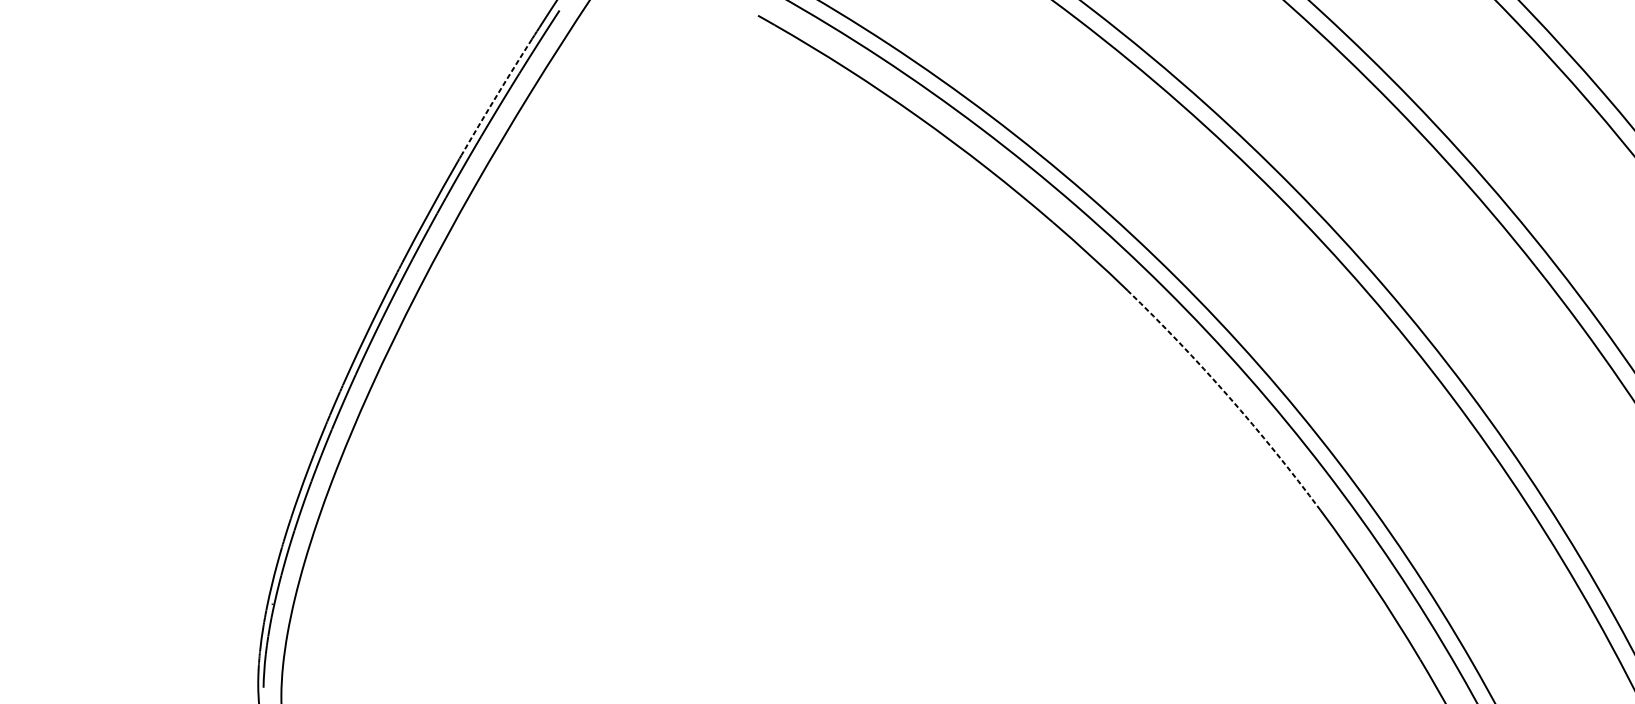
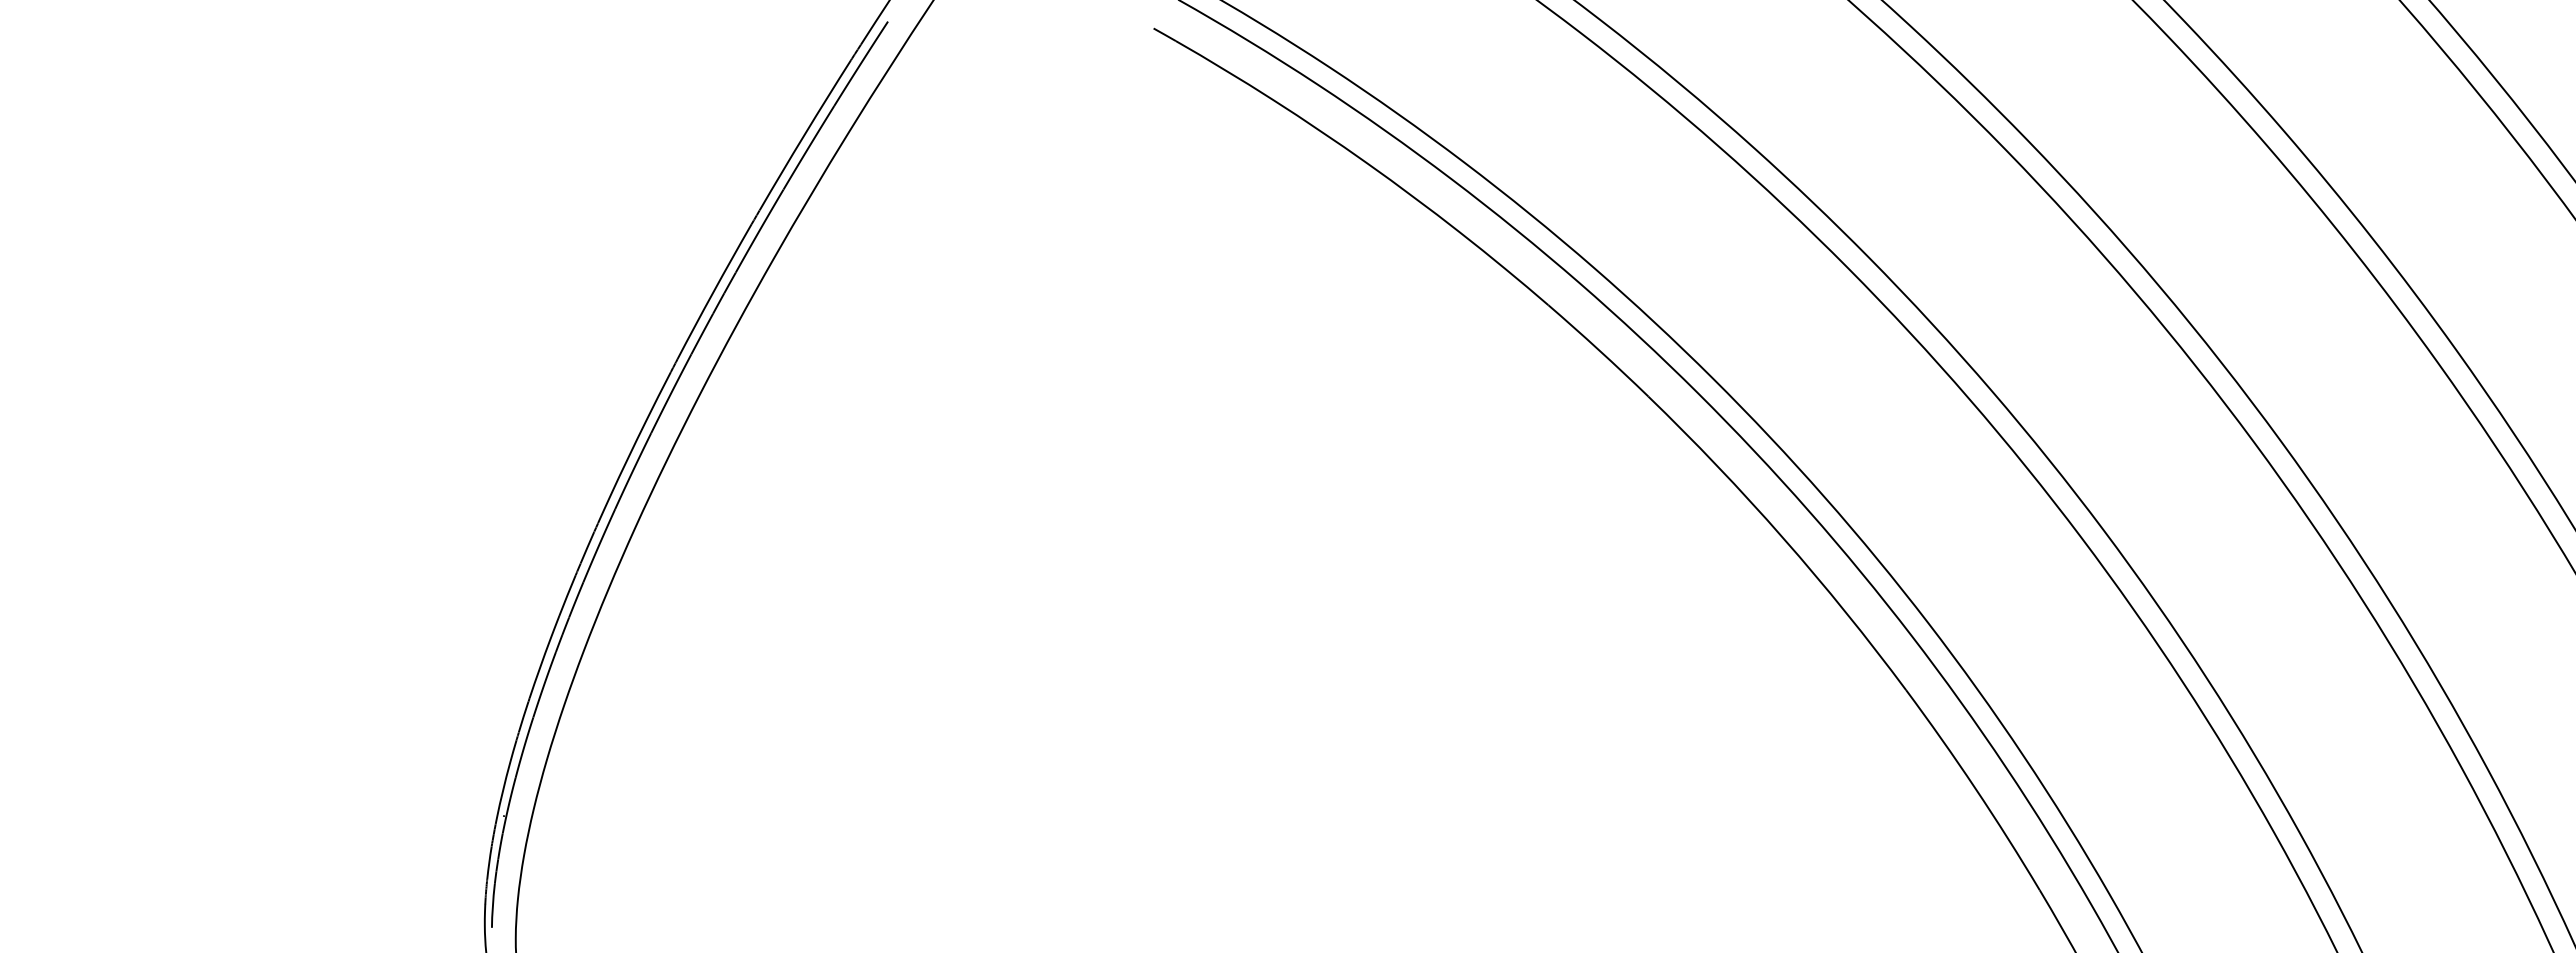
arc: (497, 94) -> (804, 134), dashed -> solid
arc: (1228, 396) -> (1783, 538), dashed -> solid

